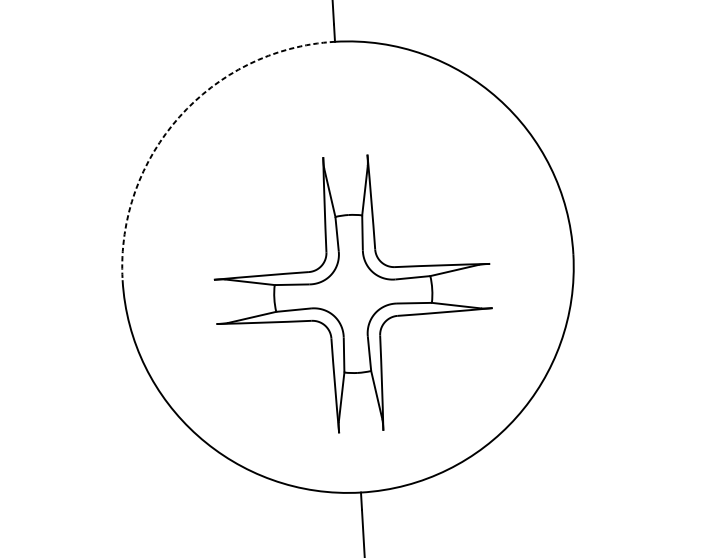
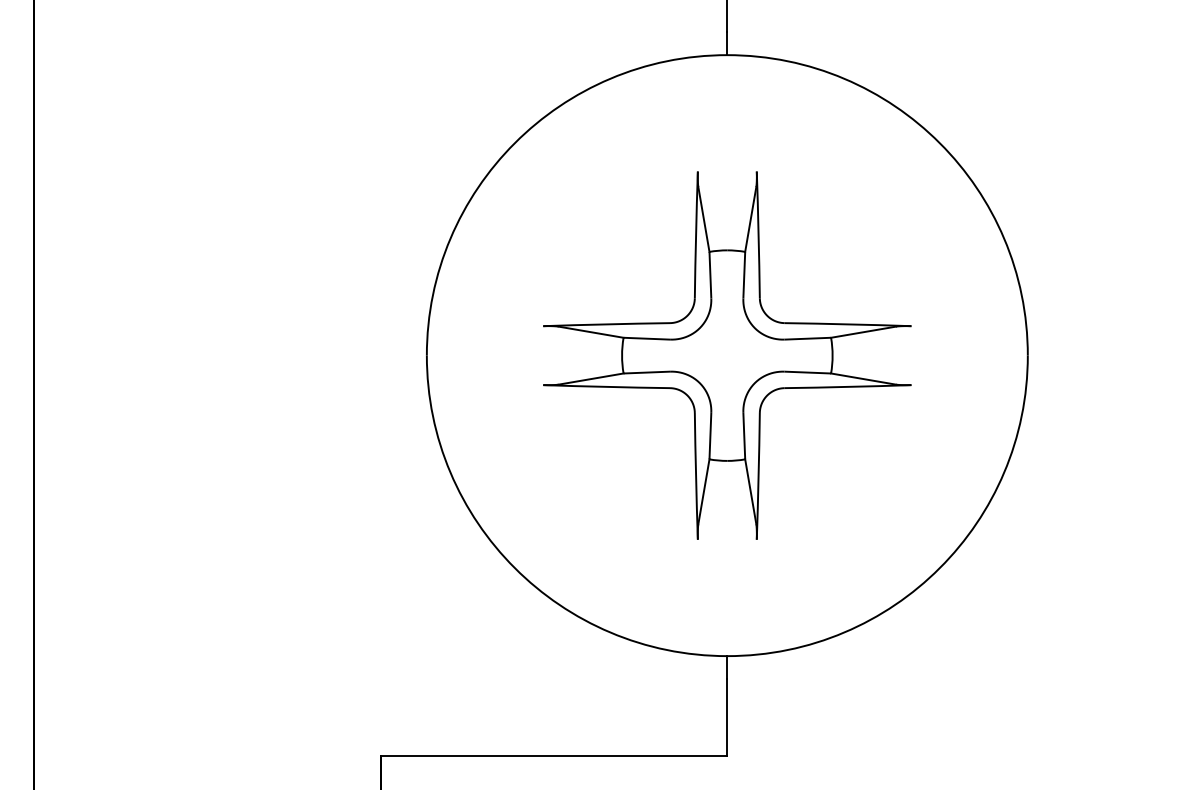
arc: (179, 117) -> (514, 143), dashed -> solid
part: (353, 293) -> (727, 355), moved

